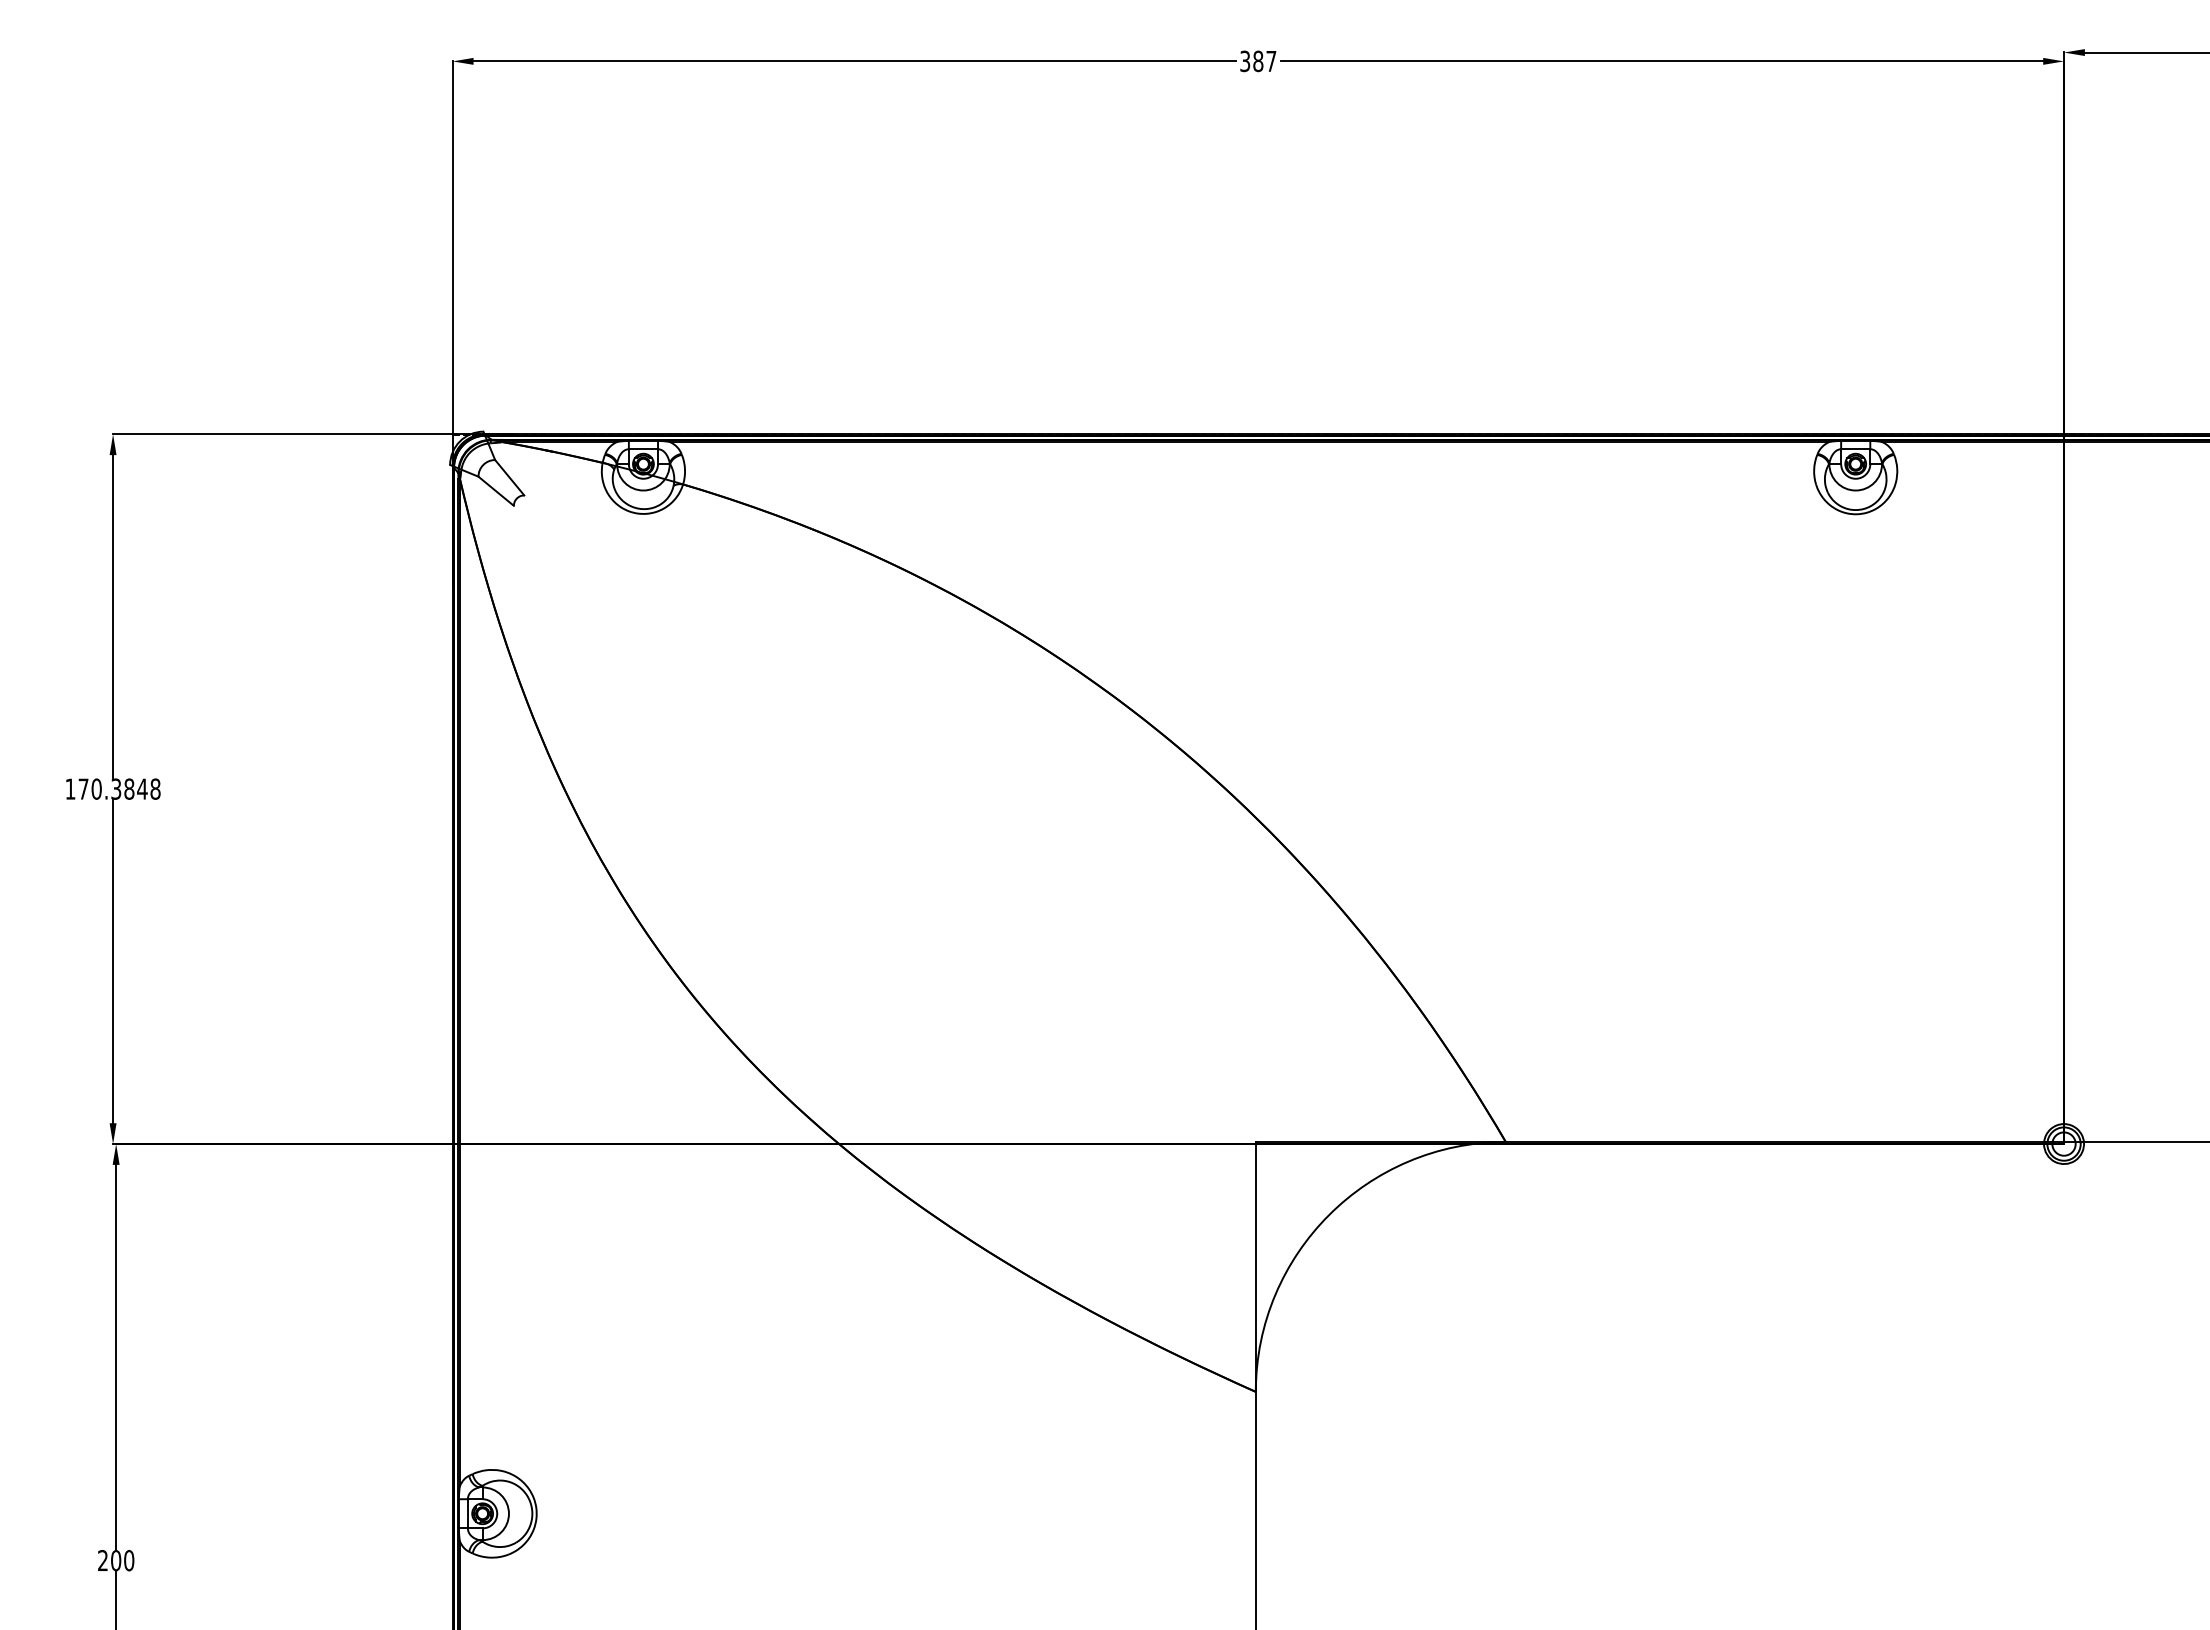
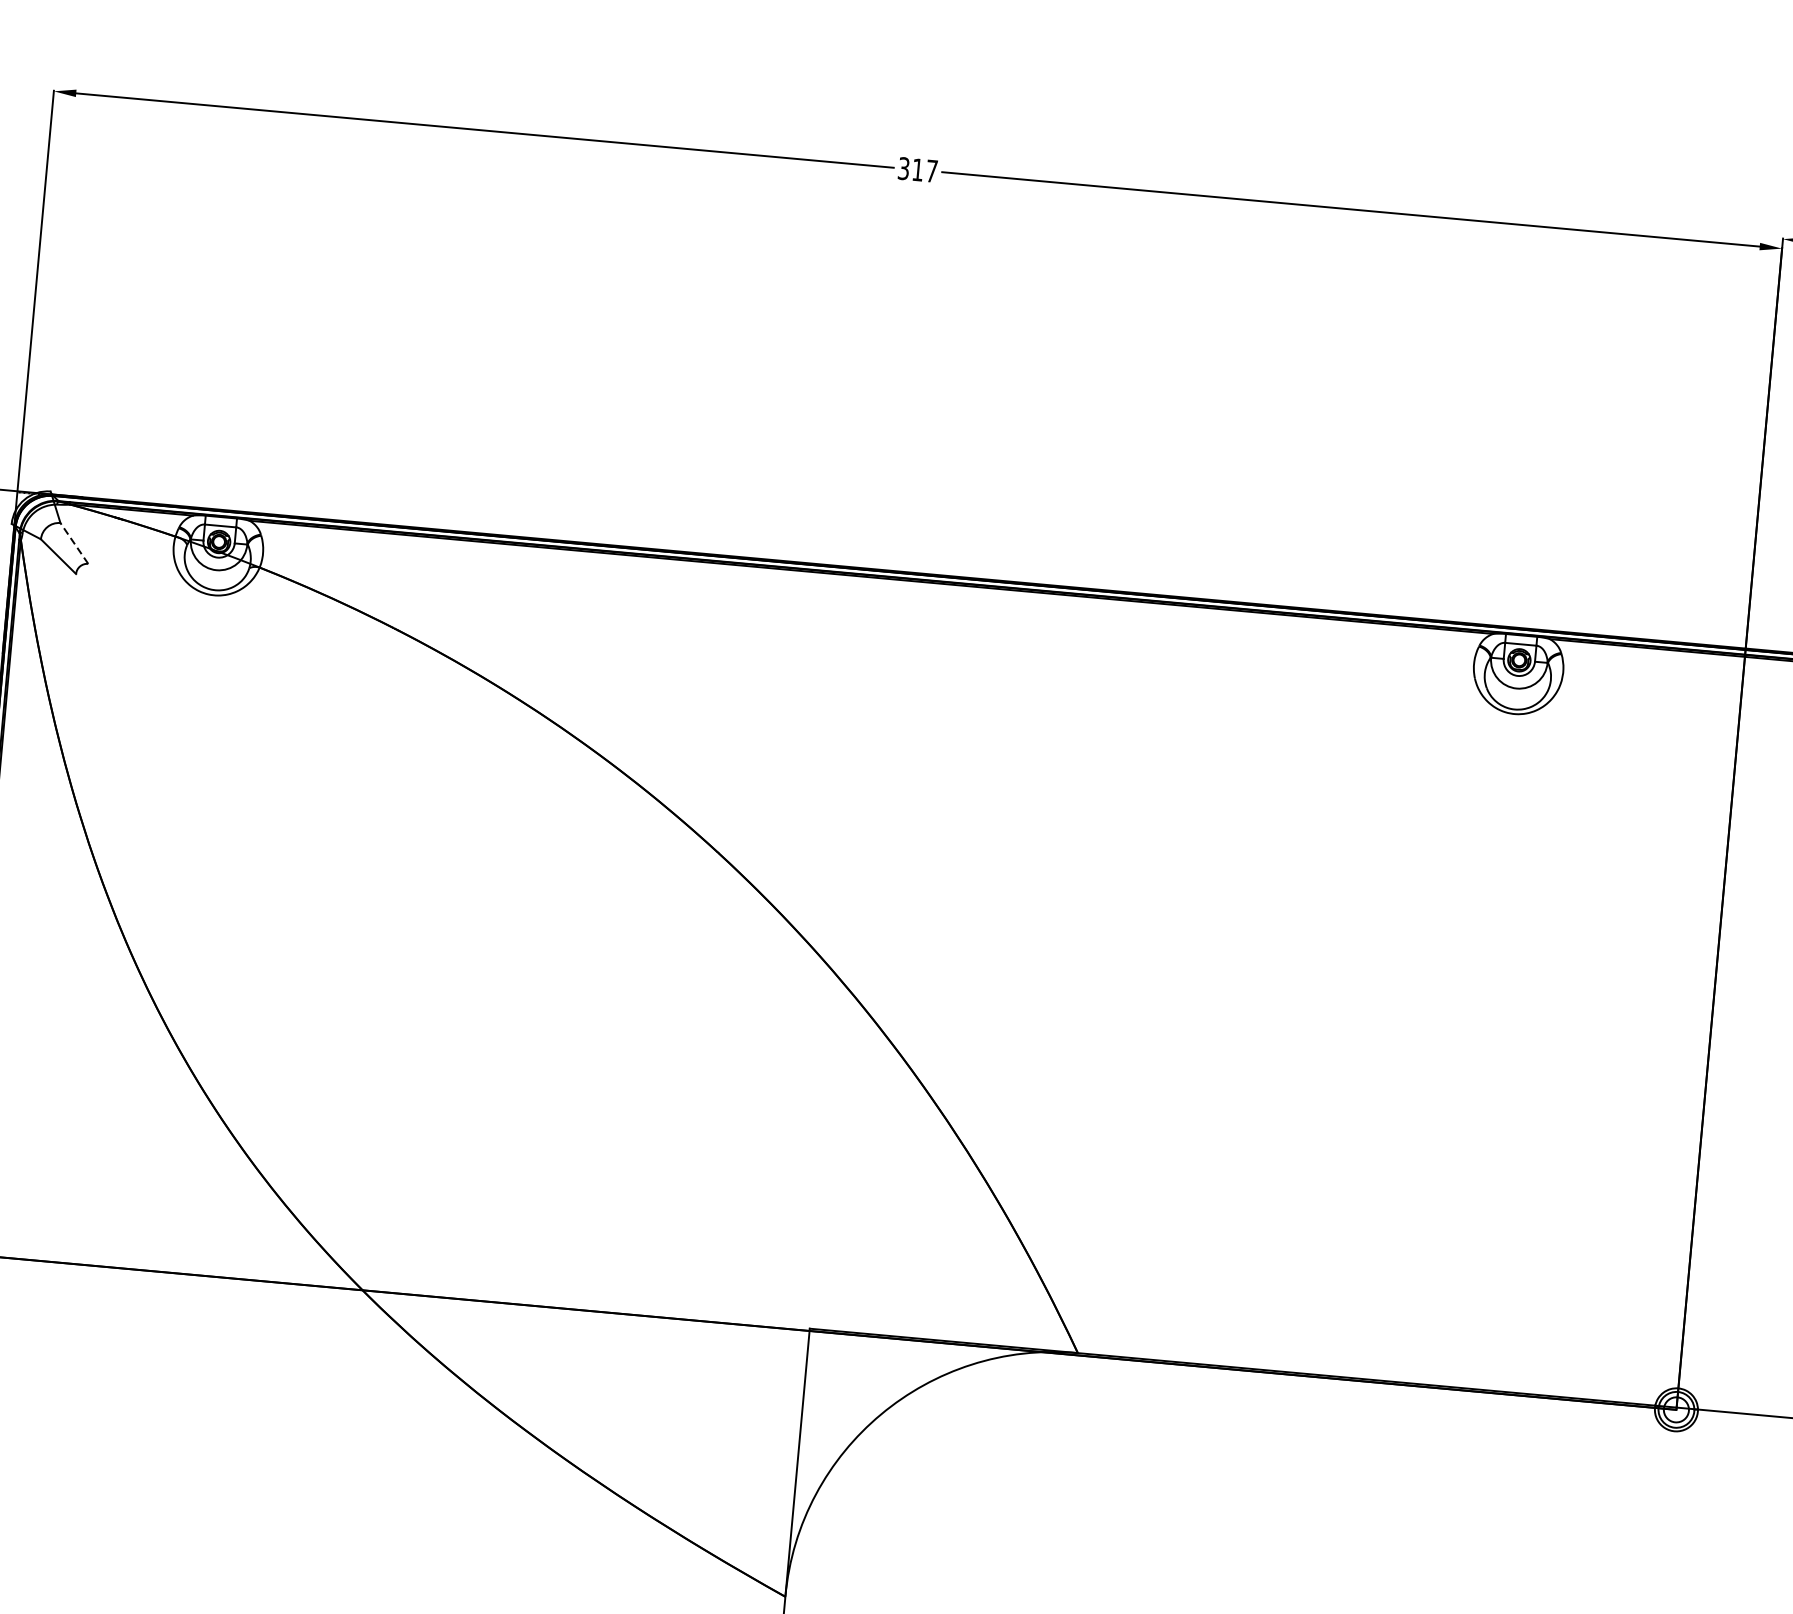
text: (1258, 61) -> (918, 170), 387 -> 317
line: (509, 477) -> (74, 543), solid -> dashed

